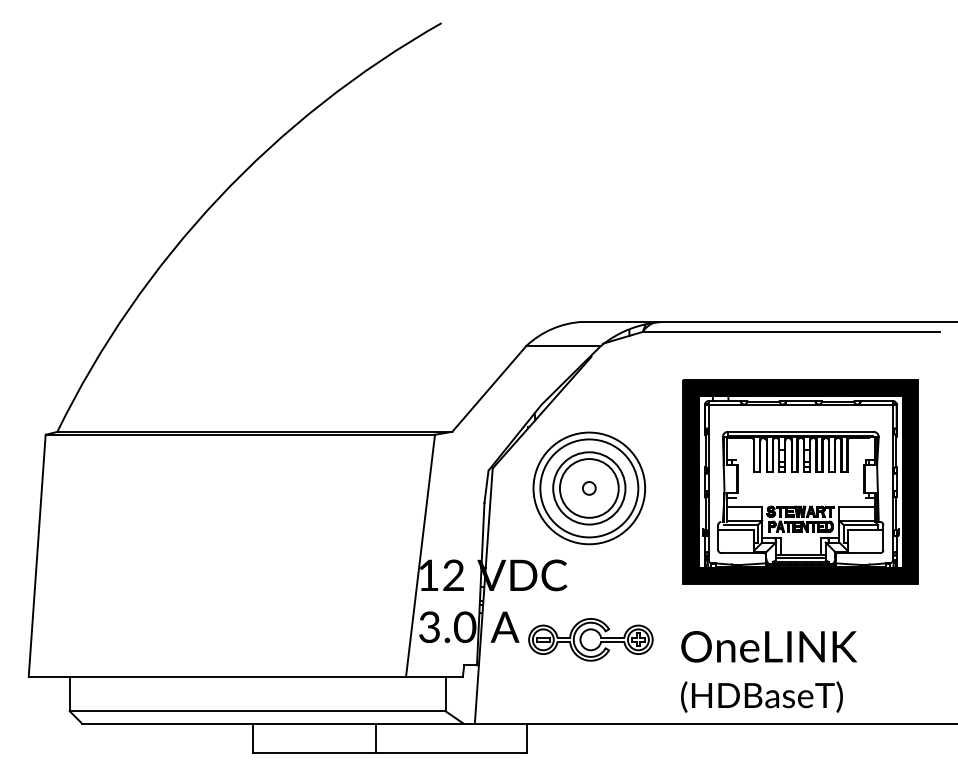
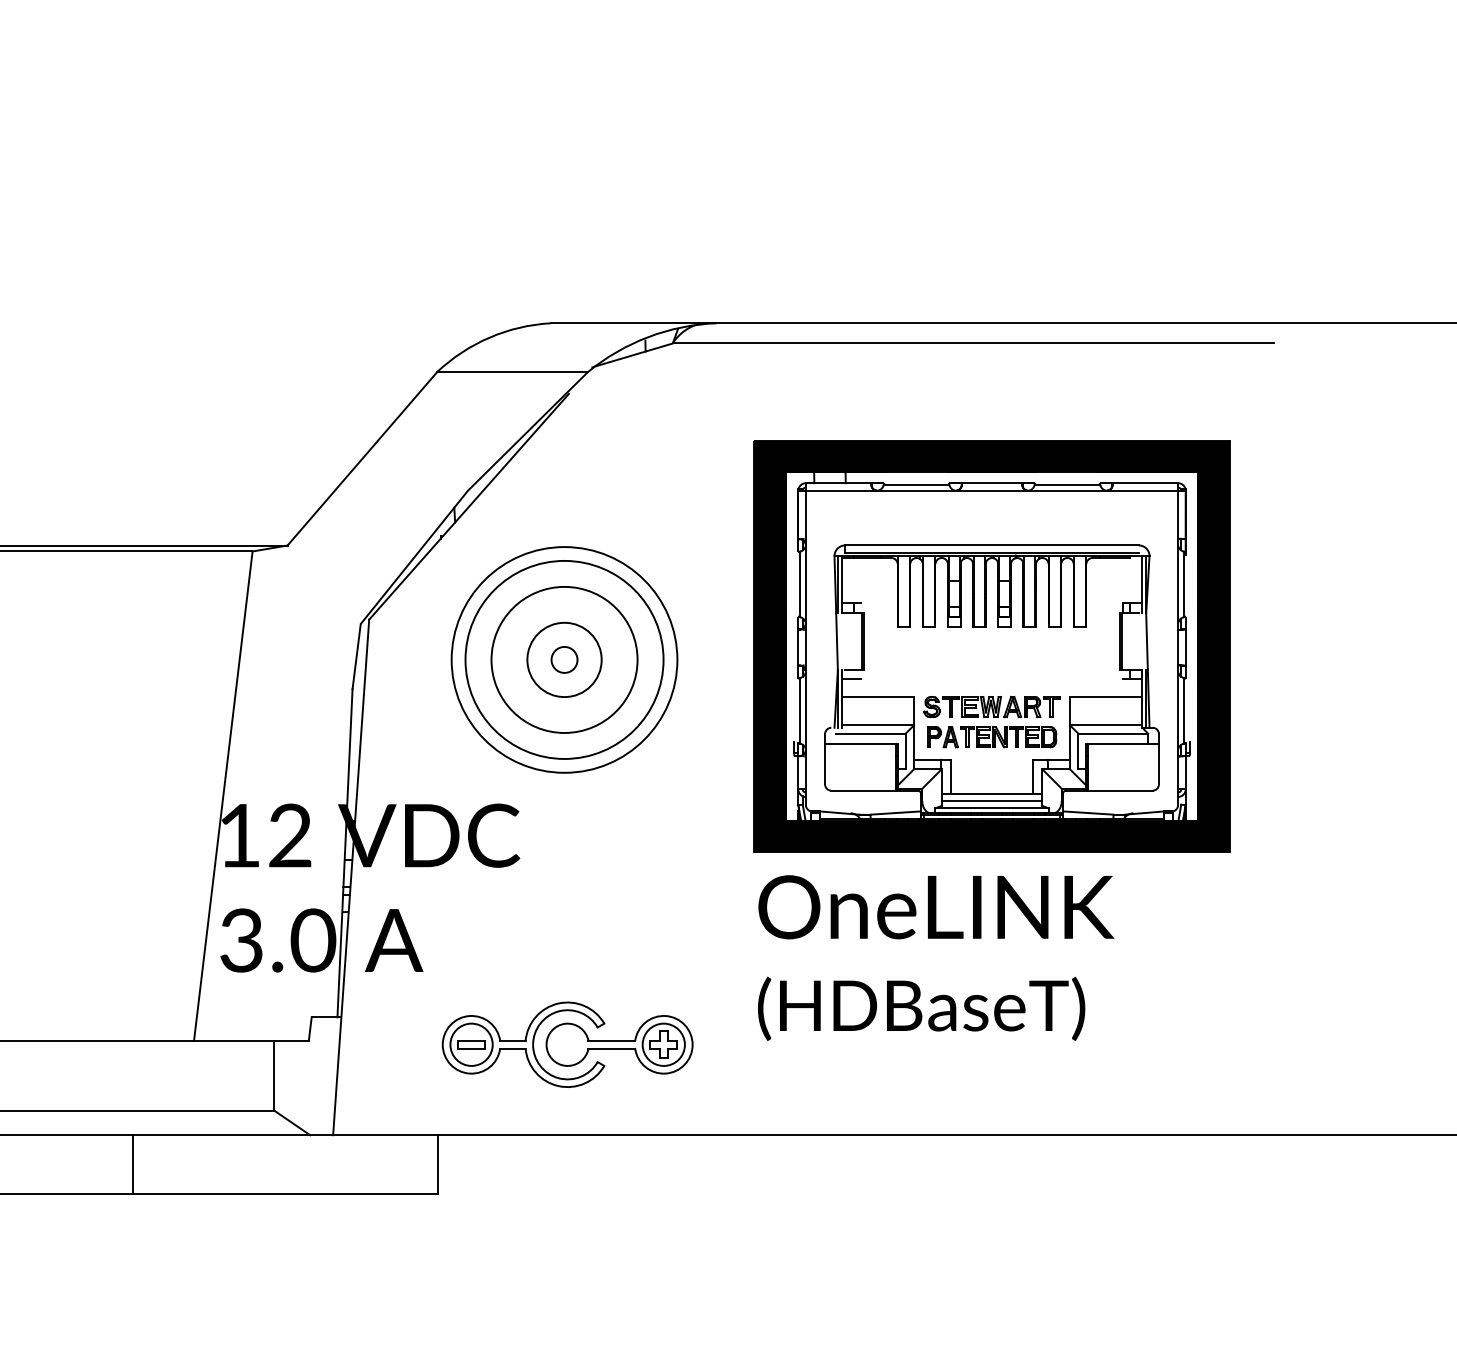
circle: (588, 488) -> (562, 660), size x0.62
part: (590, 639) -> (566, 1044), moved
text: (769, 671) -> (936, 957), moved

